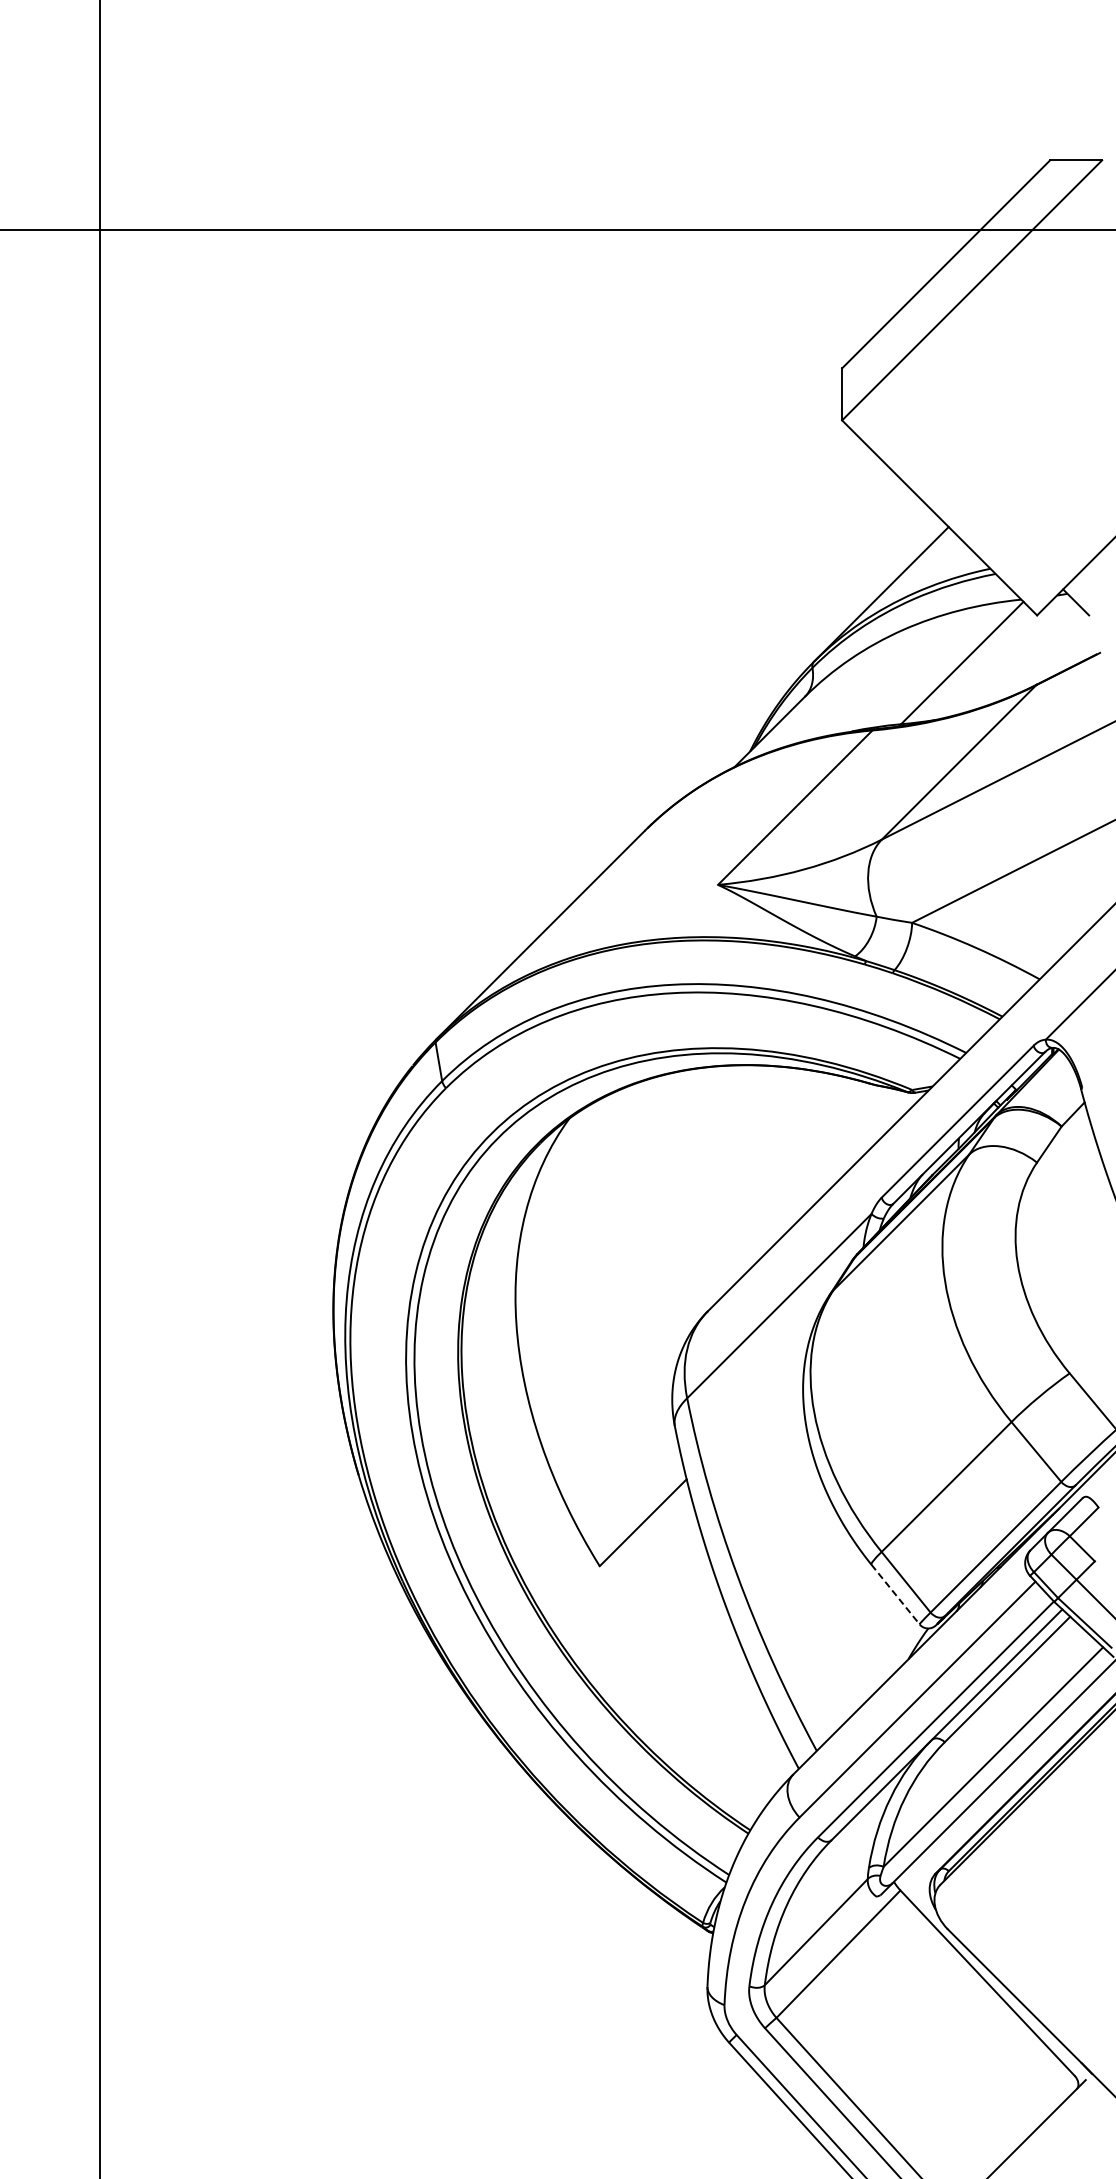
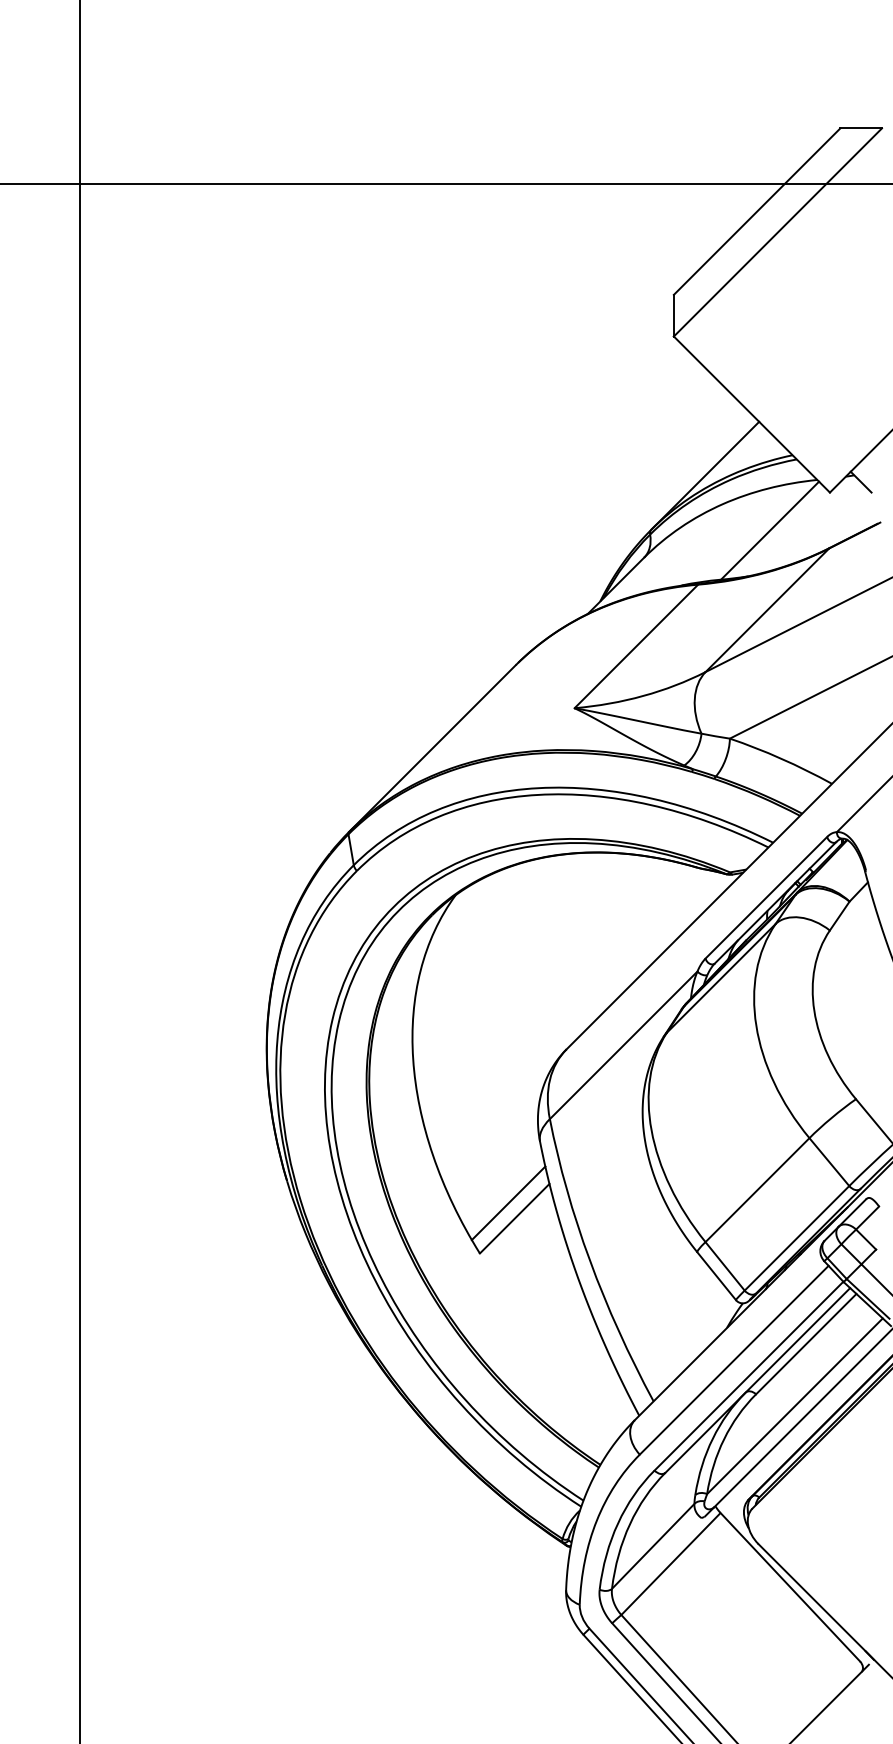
line: (635, 1503) -> (508, 1203), added
line: (895, 1594) -> (716, 1276), dashed -> solid

